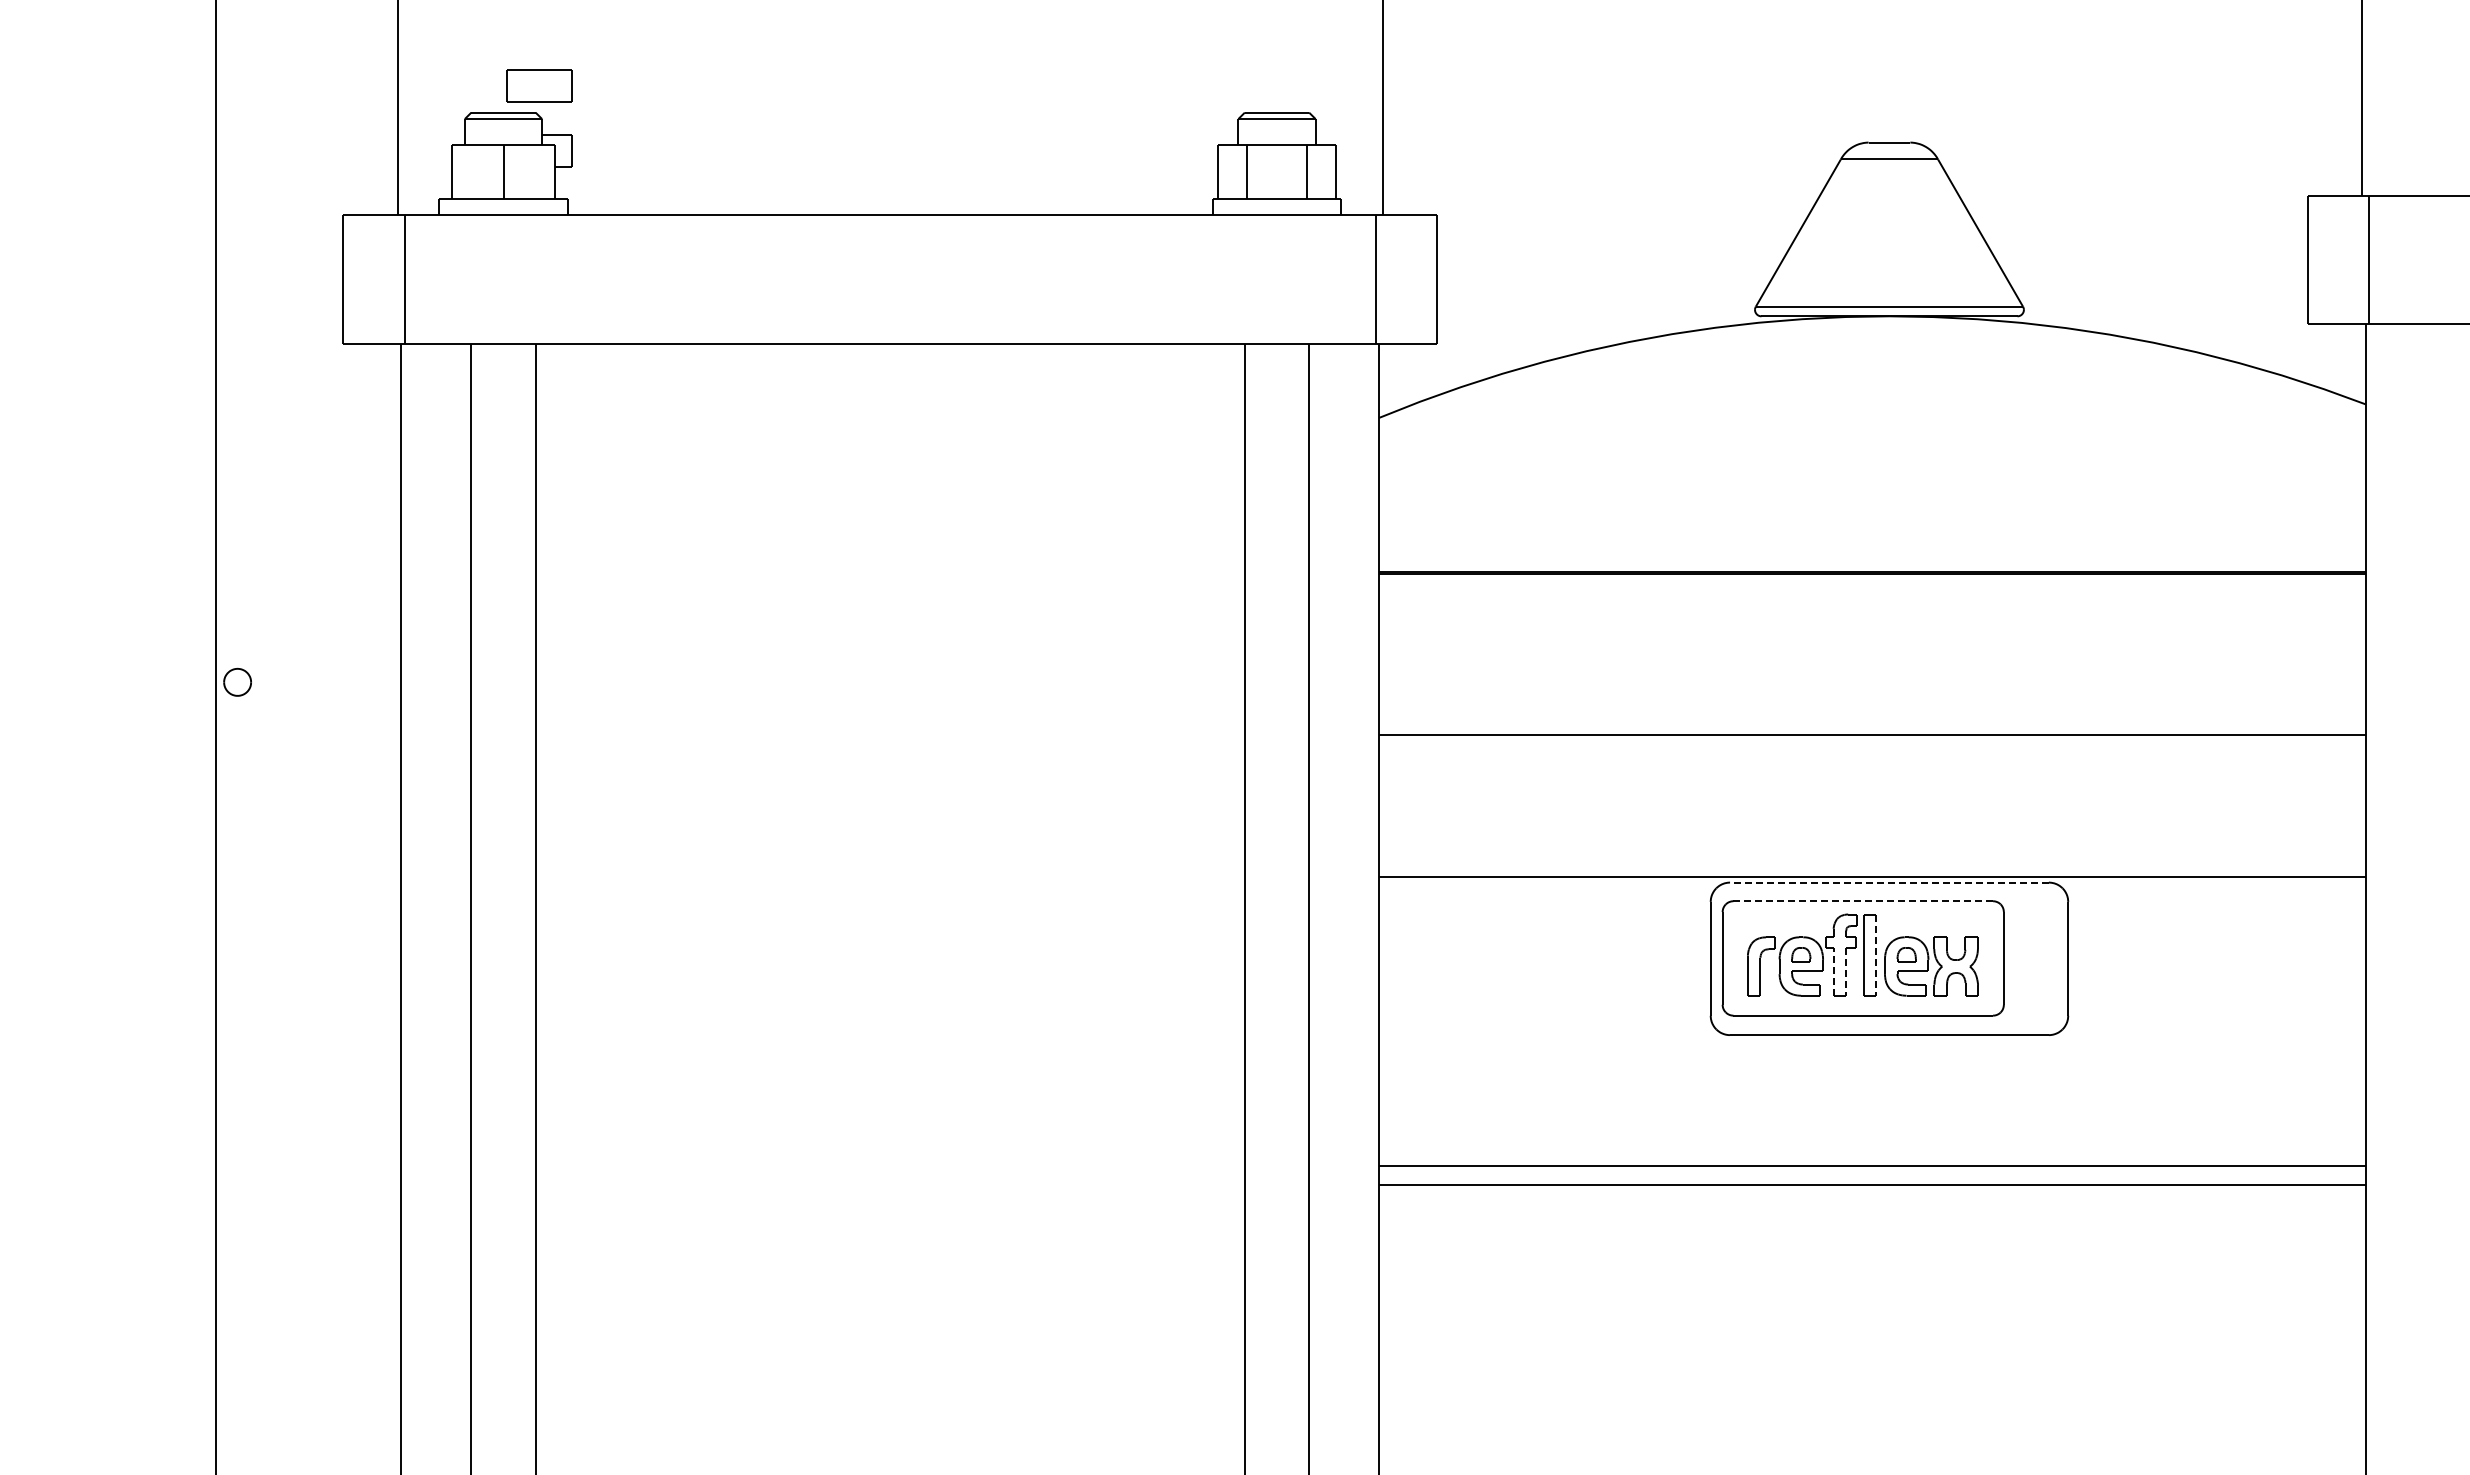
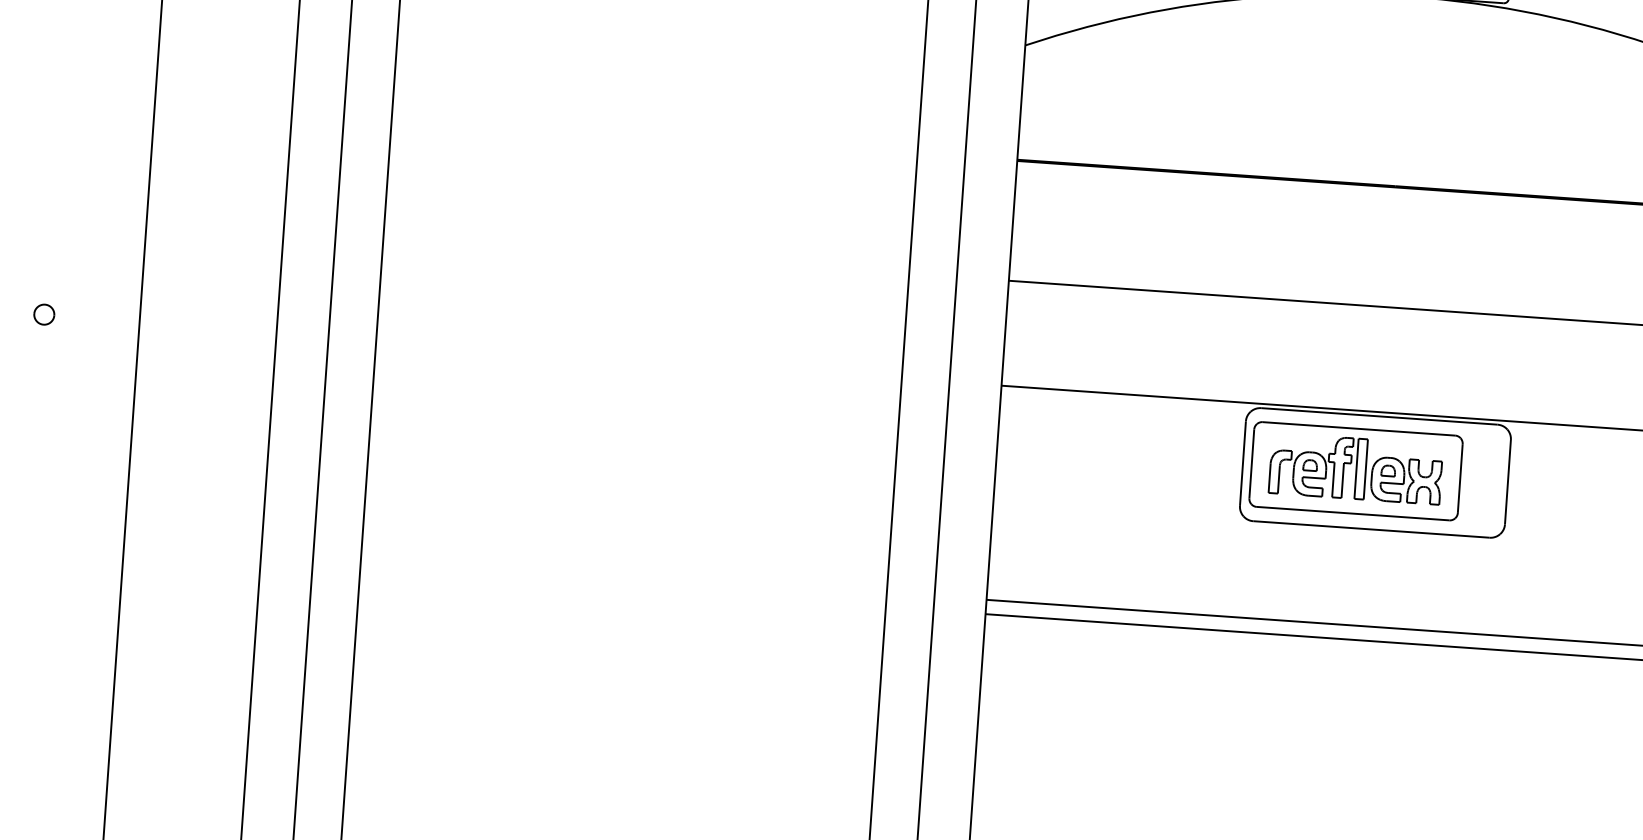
part: (237, 681) -> (44, 314), moved
line: (1888, 882) -> (1378, 416), dashed -> solid
line: (1863, 901) -> (1359, 429), dashed -> solid
line: (1876, 955) -> (1366, 469), dashed -> solid
line: (1833, 972) -> (1333, 480), dashed -> solid
line: (1846, 972) -> (1342, 480), dashed -> solid

